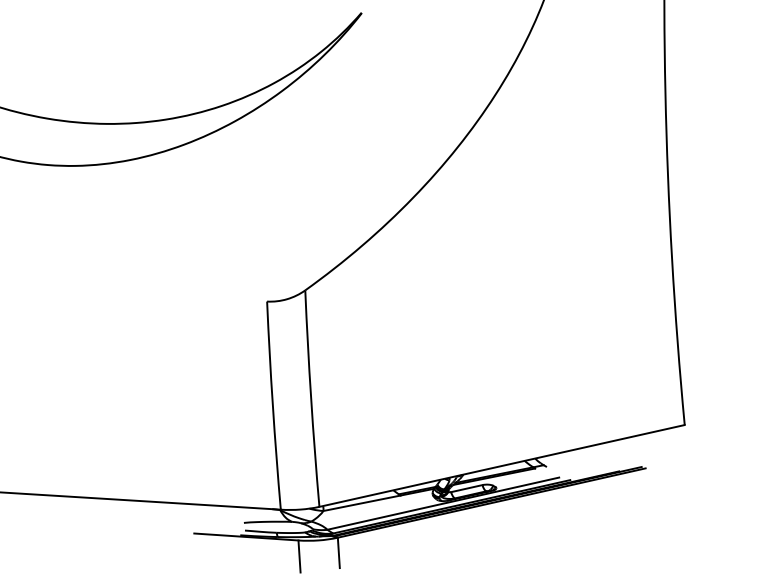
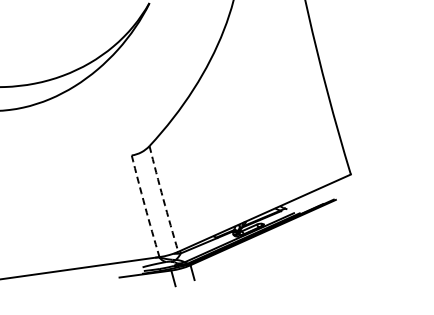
arc: (311, 399) -> (163, 199), solid -> dashed
arc: (273, 405) -> (145, 206), solid -> dashed

